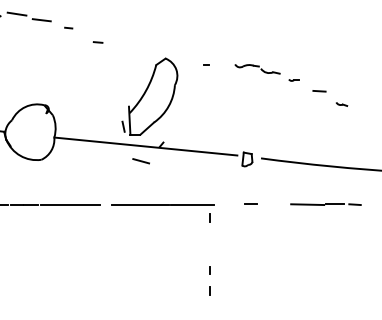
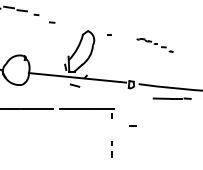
part: (290, 85) -> (154, 45), size x0.6
line: (249, 204) -> (132, 125), moved
line: (324, 204) -> (171, 98), moved

